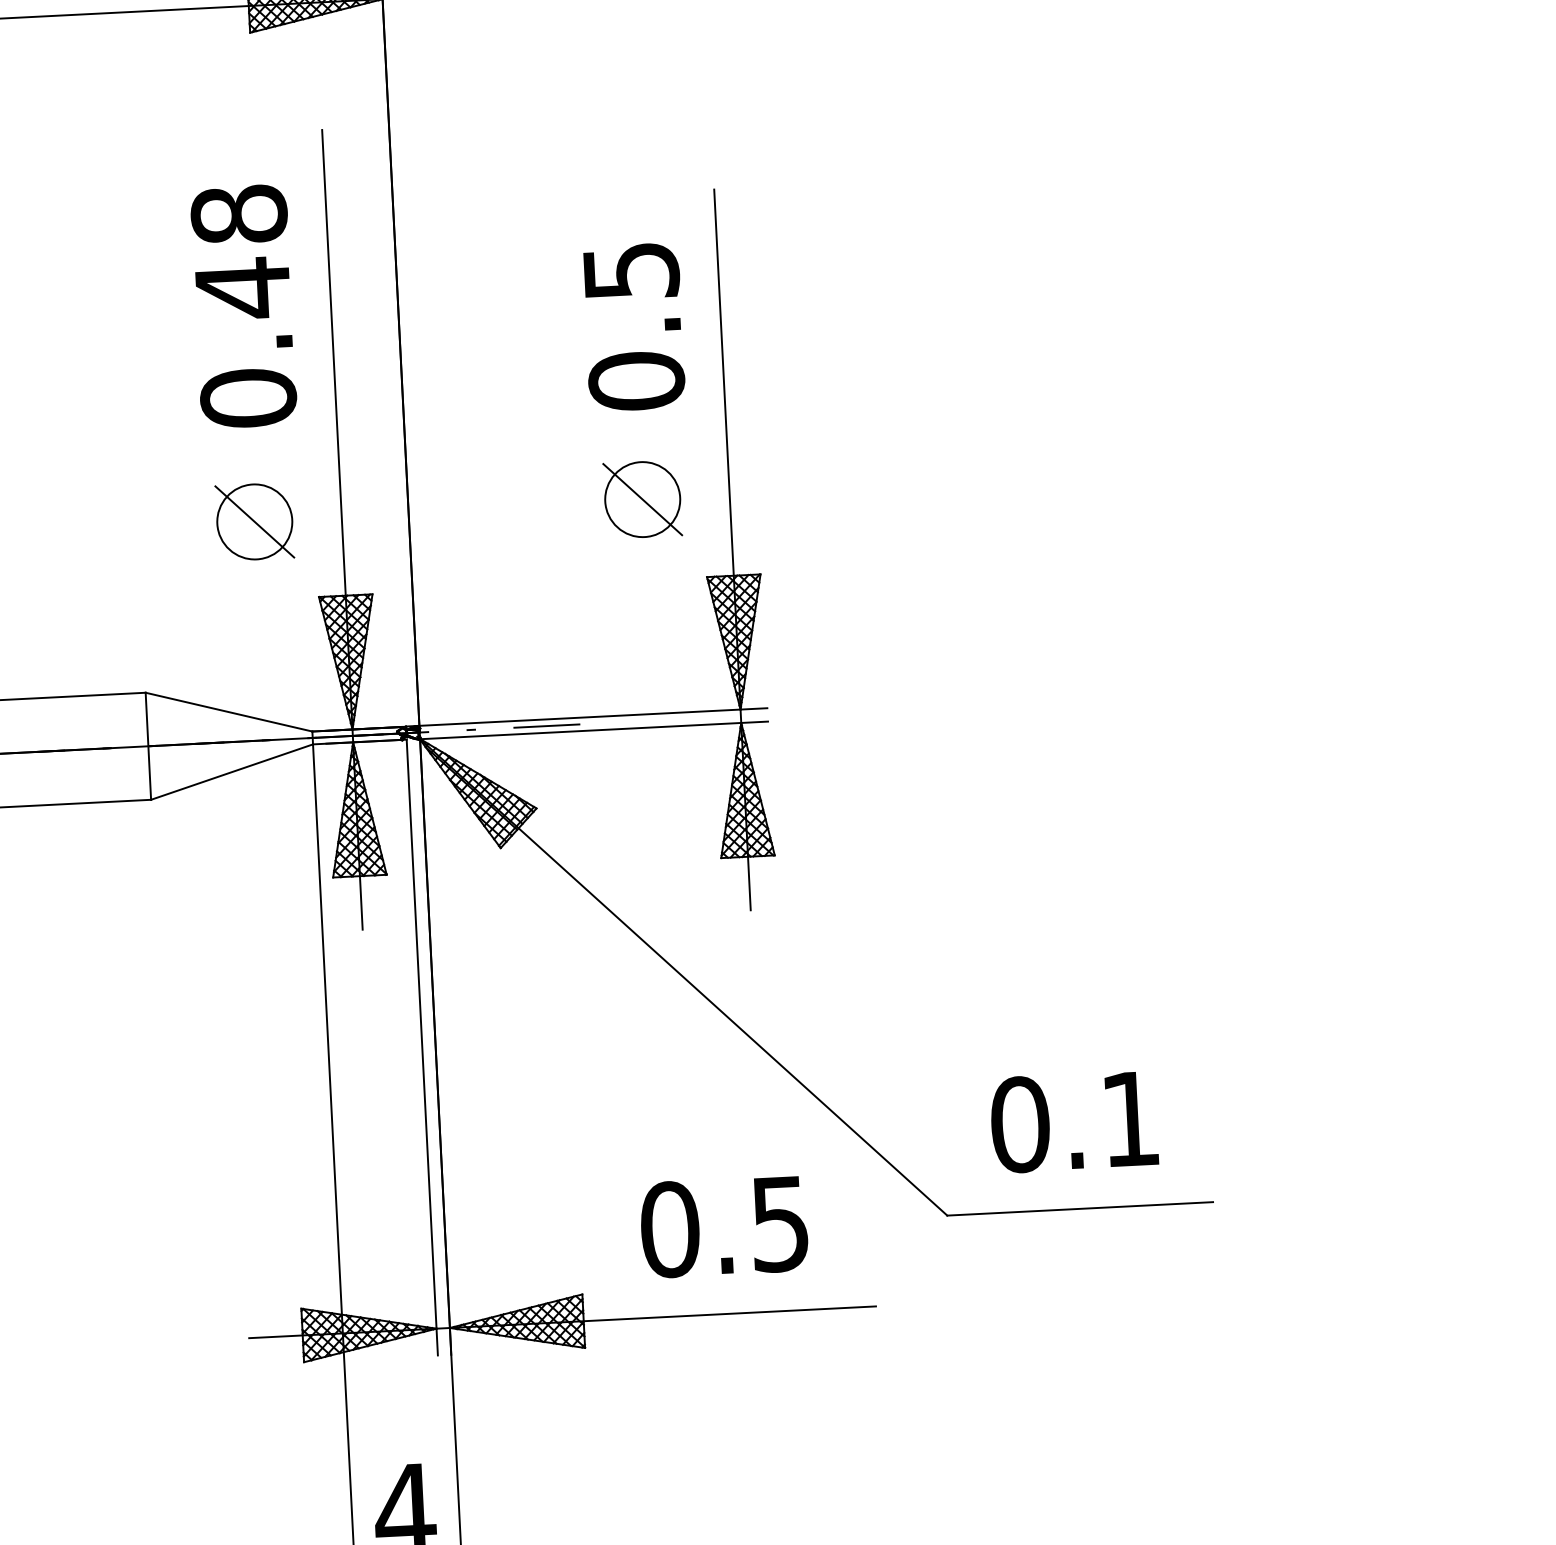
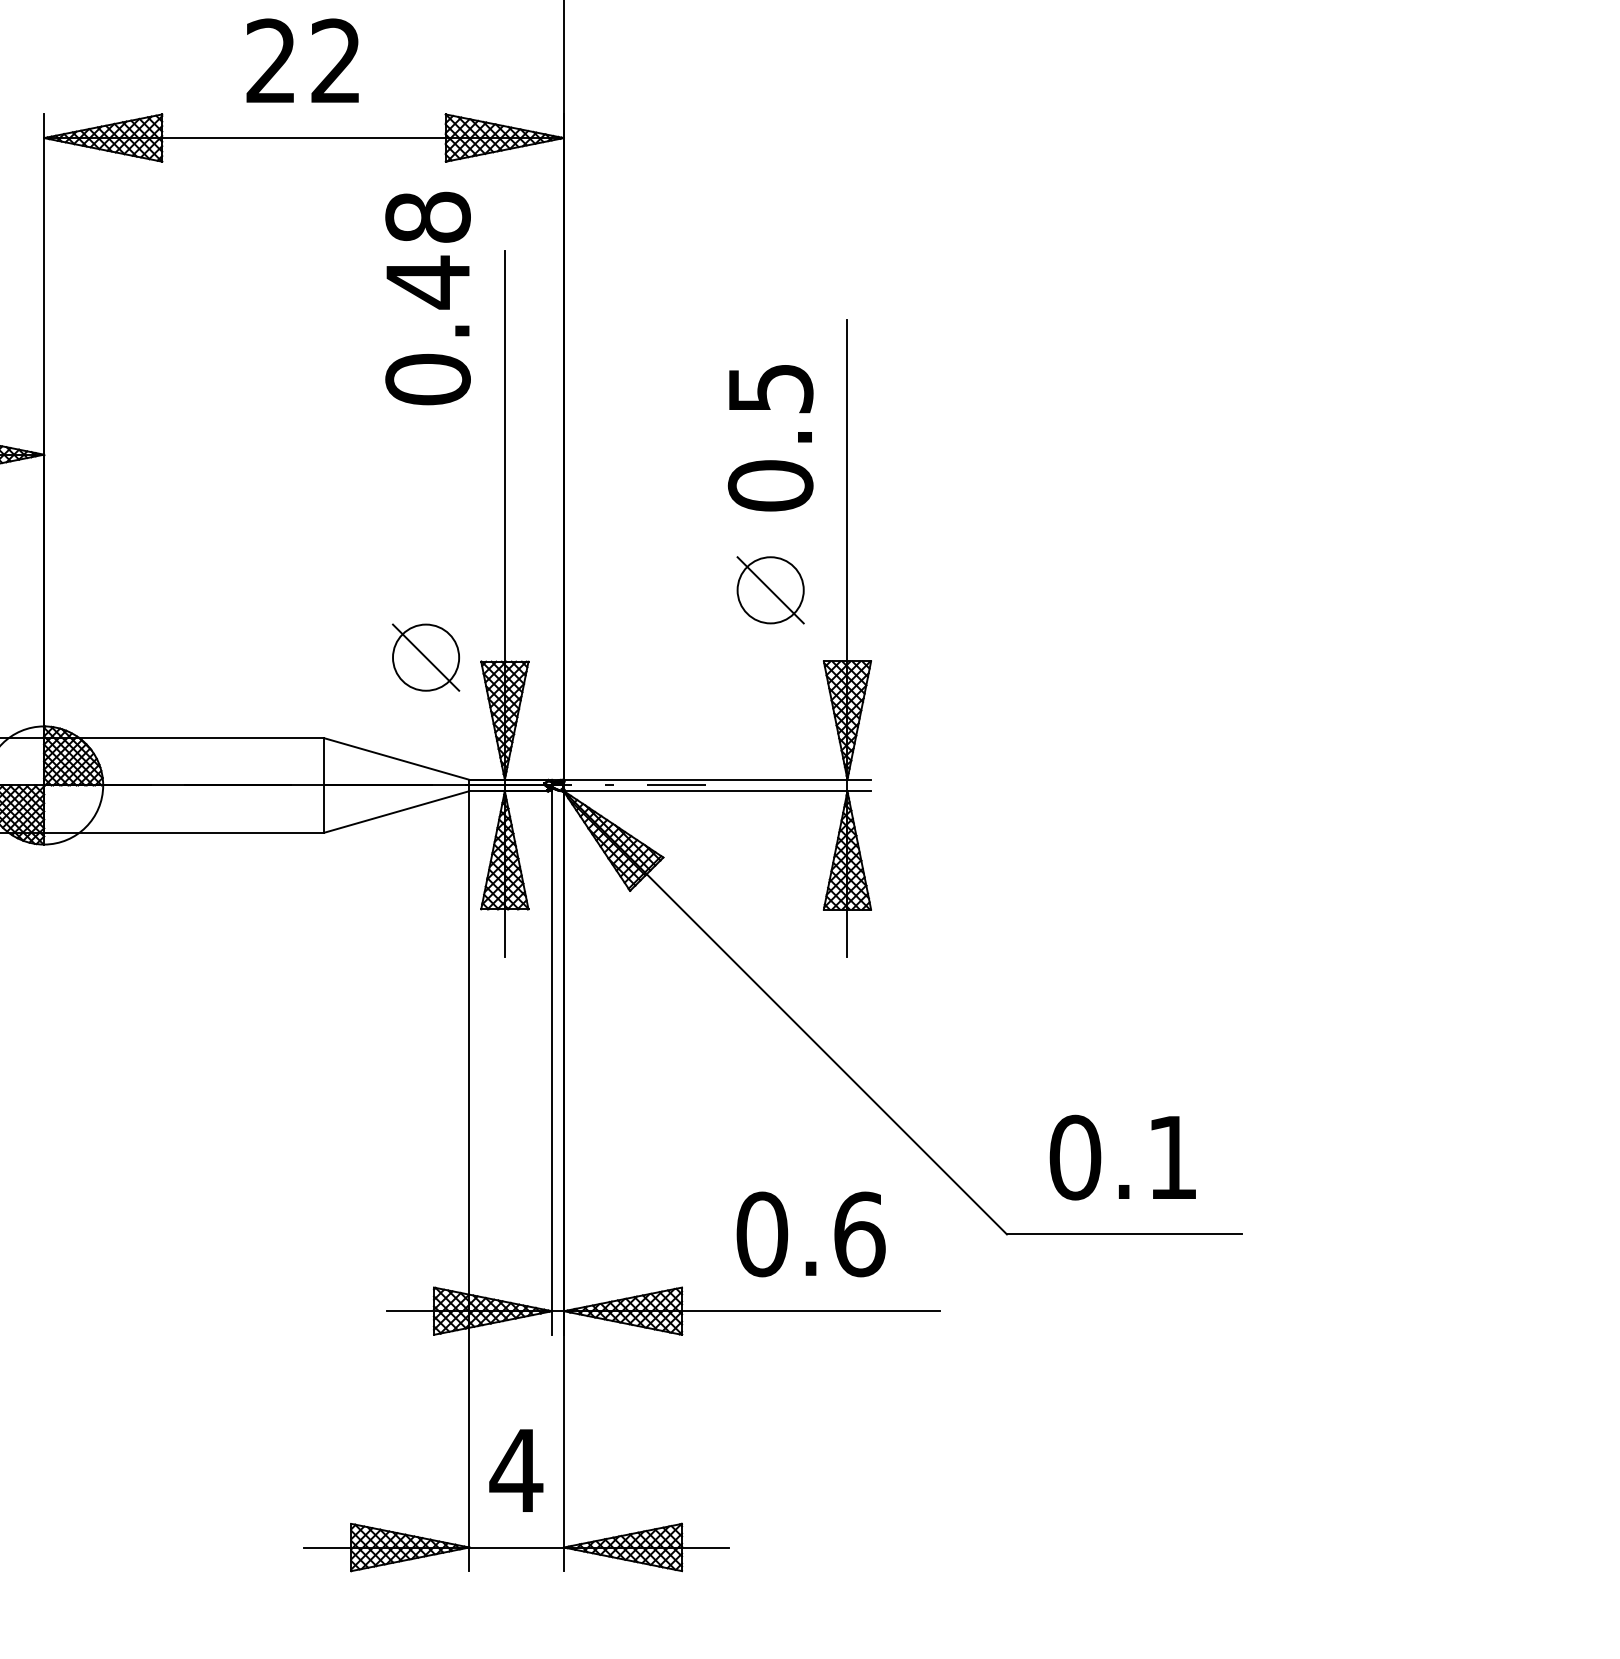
text: (243, 306) -> (427, 298), moved
part: (254, 521) -> (425, 657), moved
text: (780, 1224) -> (859, 1234), 0.5 -> 0.6

